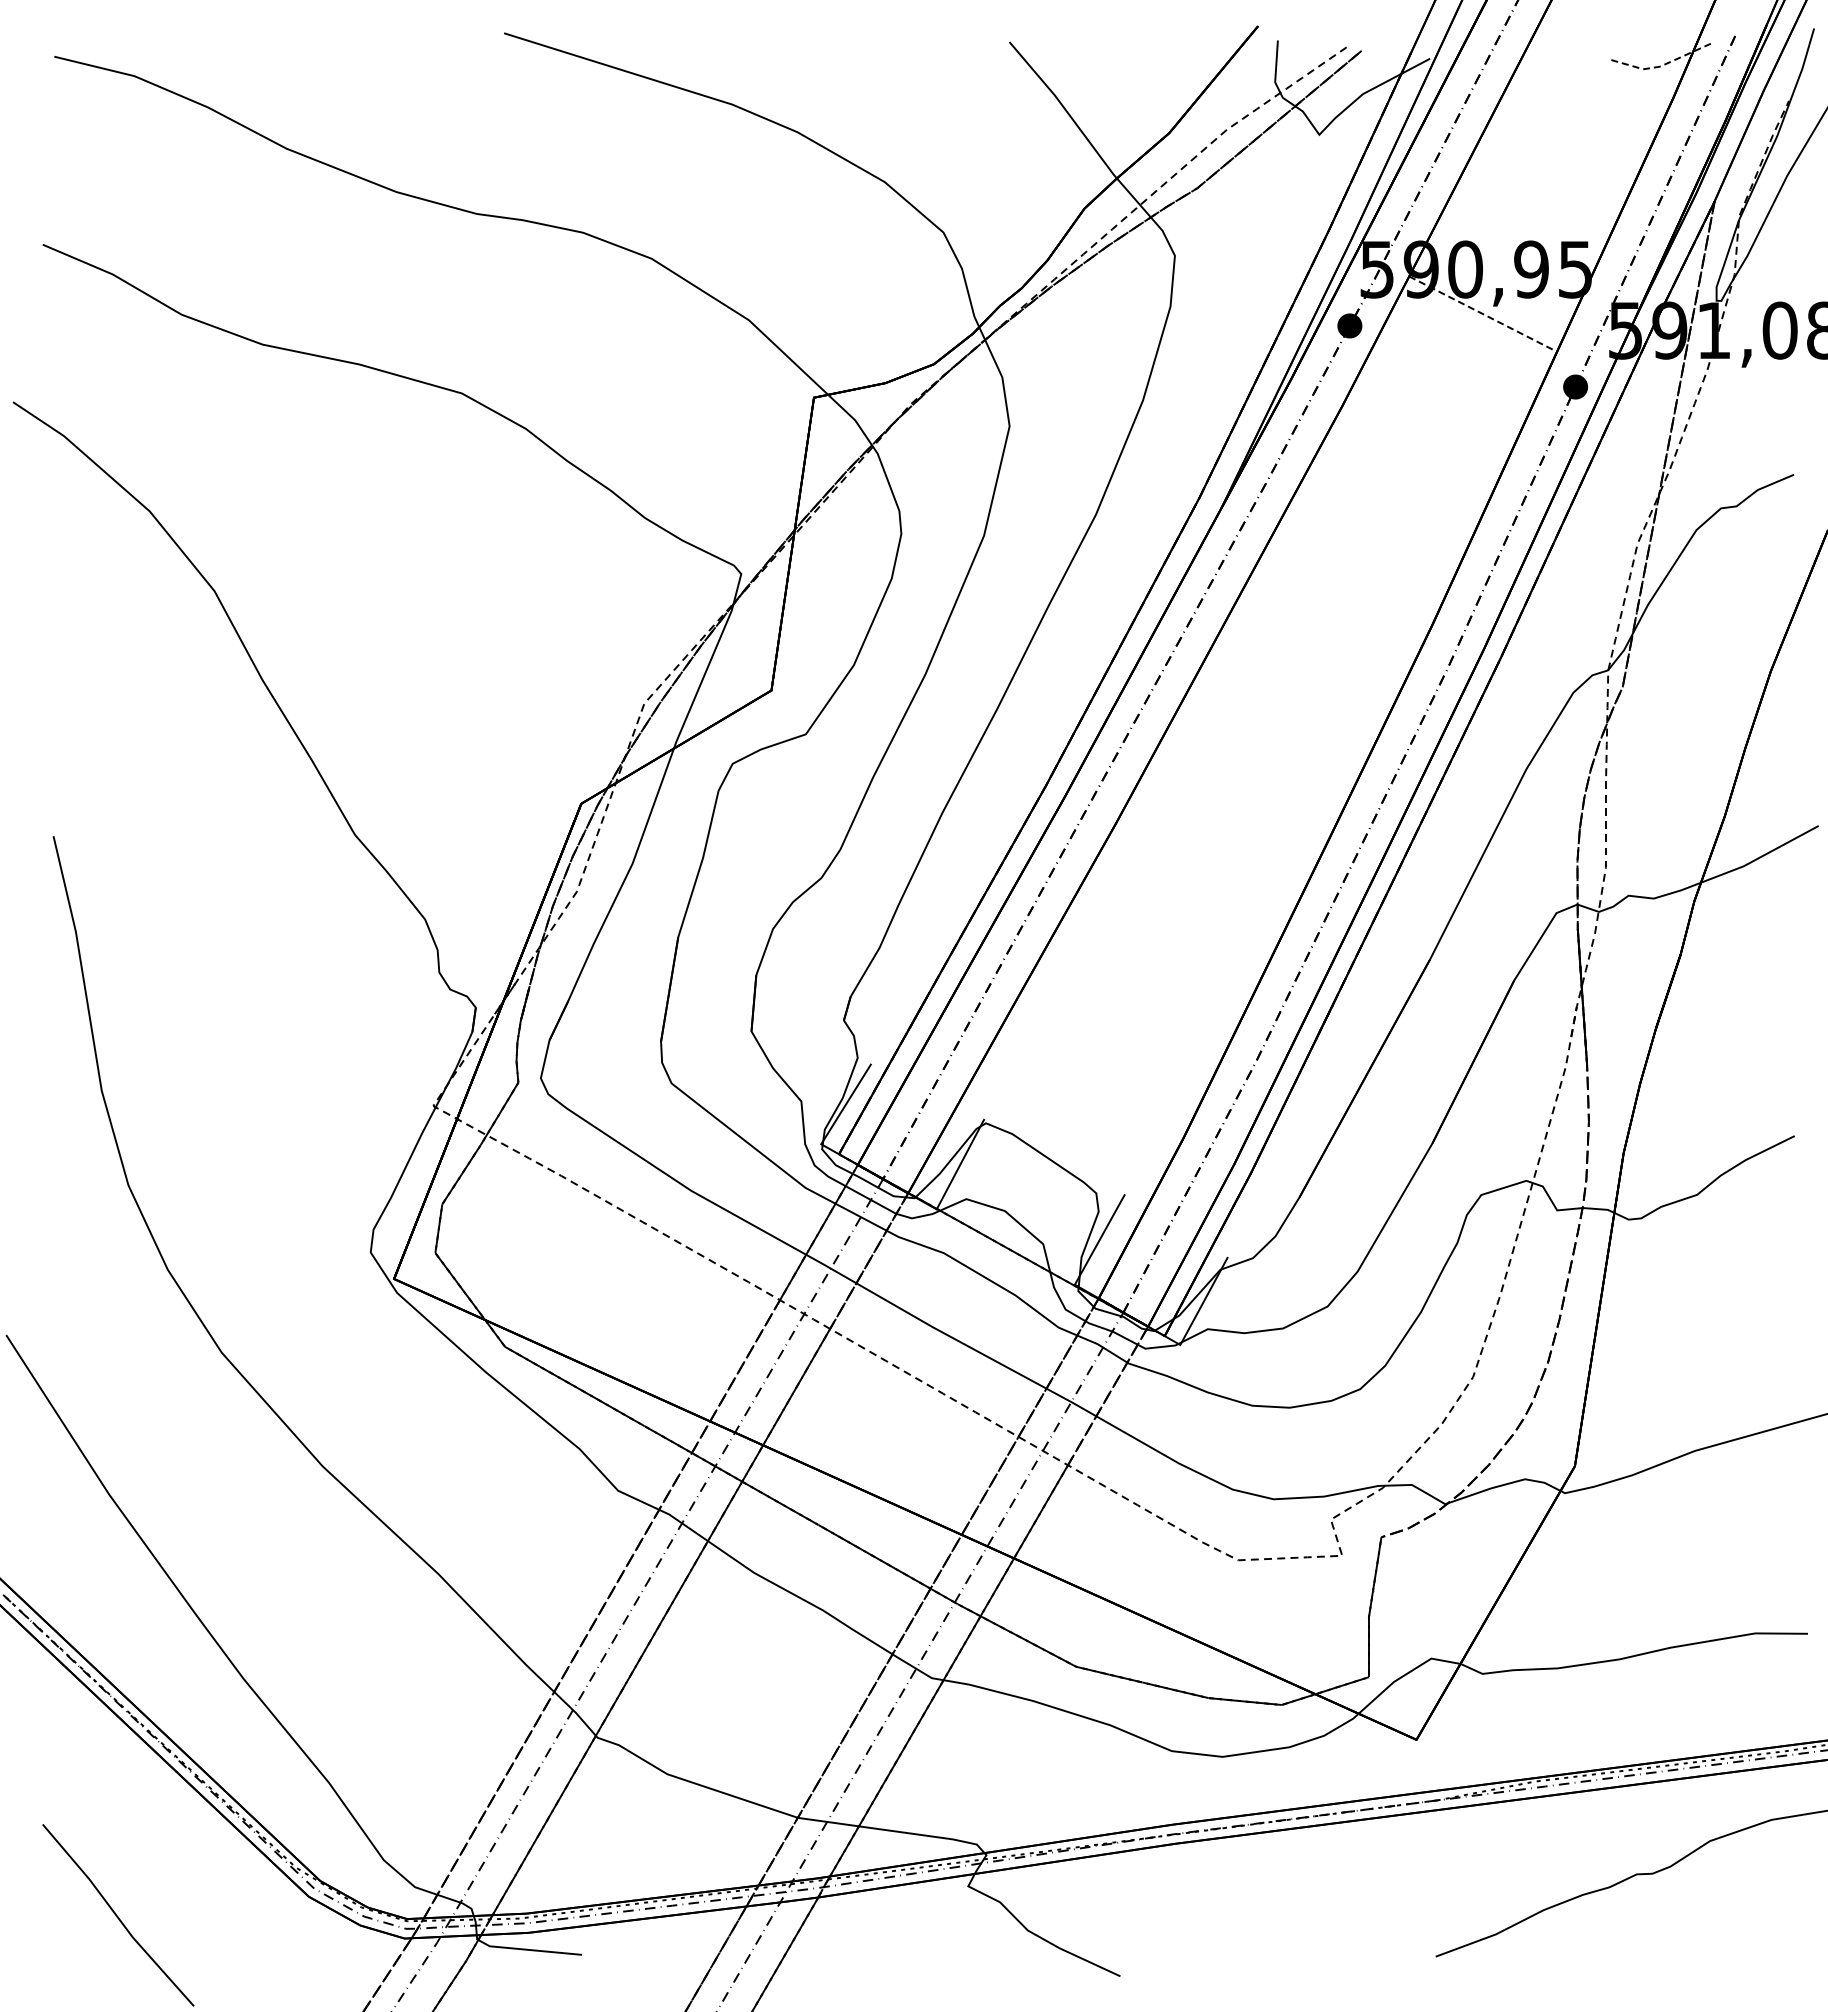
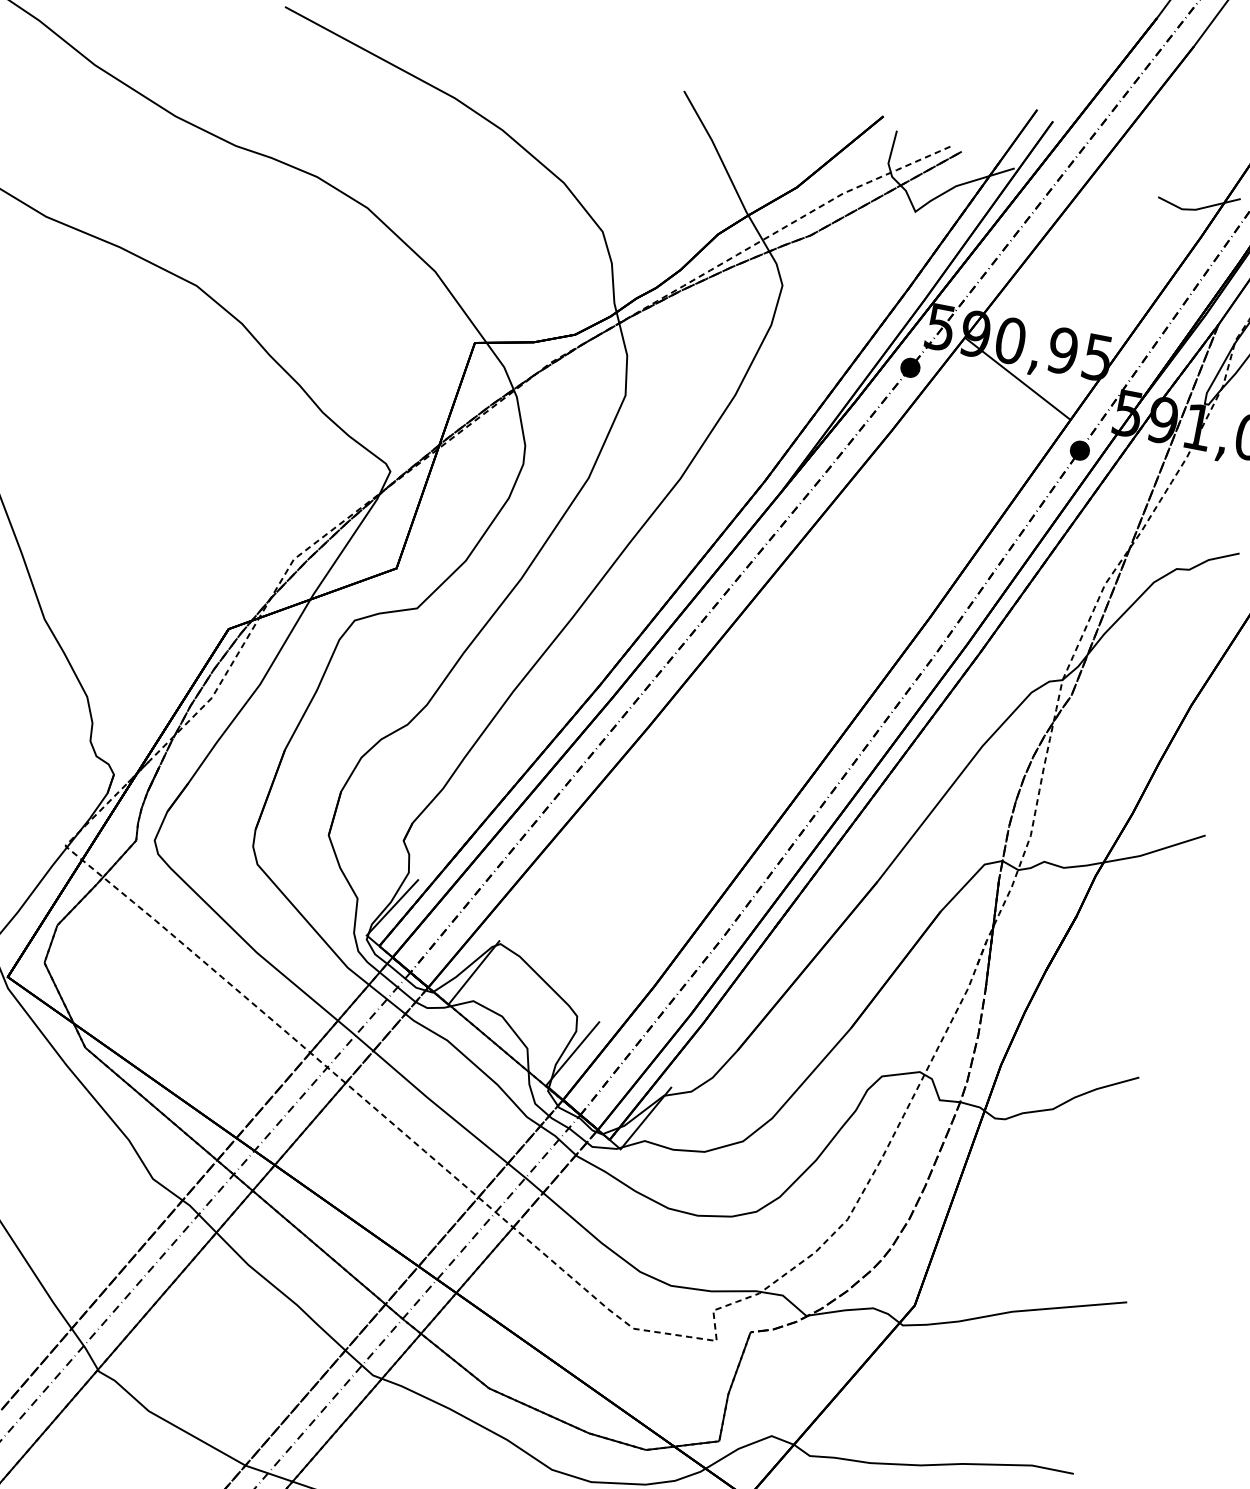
line: (1662, 65) -> (1197, 209), dashed -> solid
line: (1483, 314) -> (1018, 379), dashed -> solid

